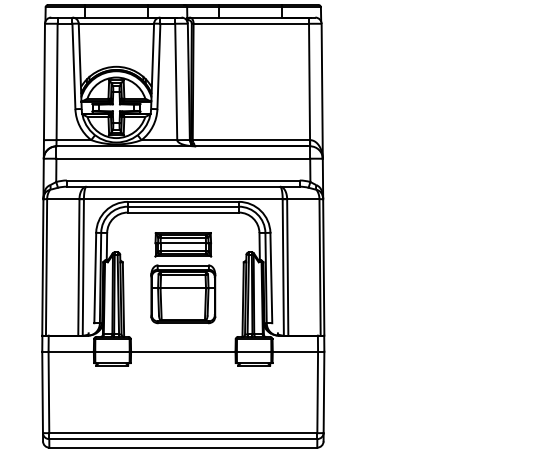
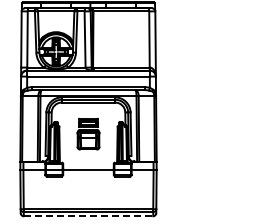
part: (183, 276) -> (88, 133), size x0.7
line: (183, 448) -> (88, 216), solid -> dashed

